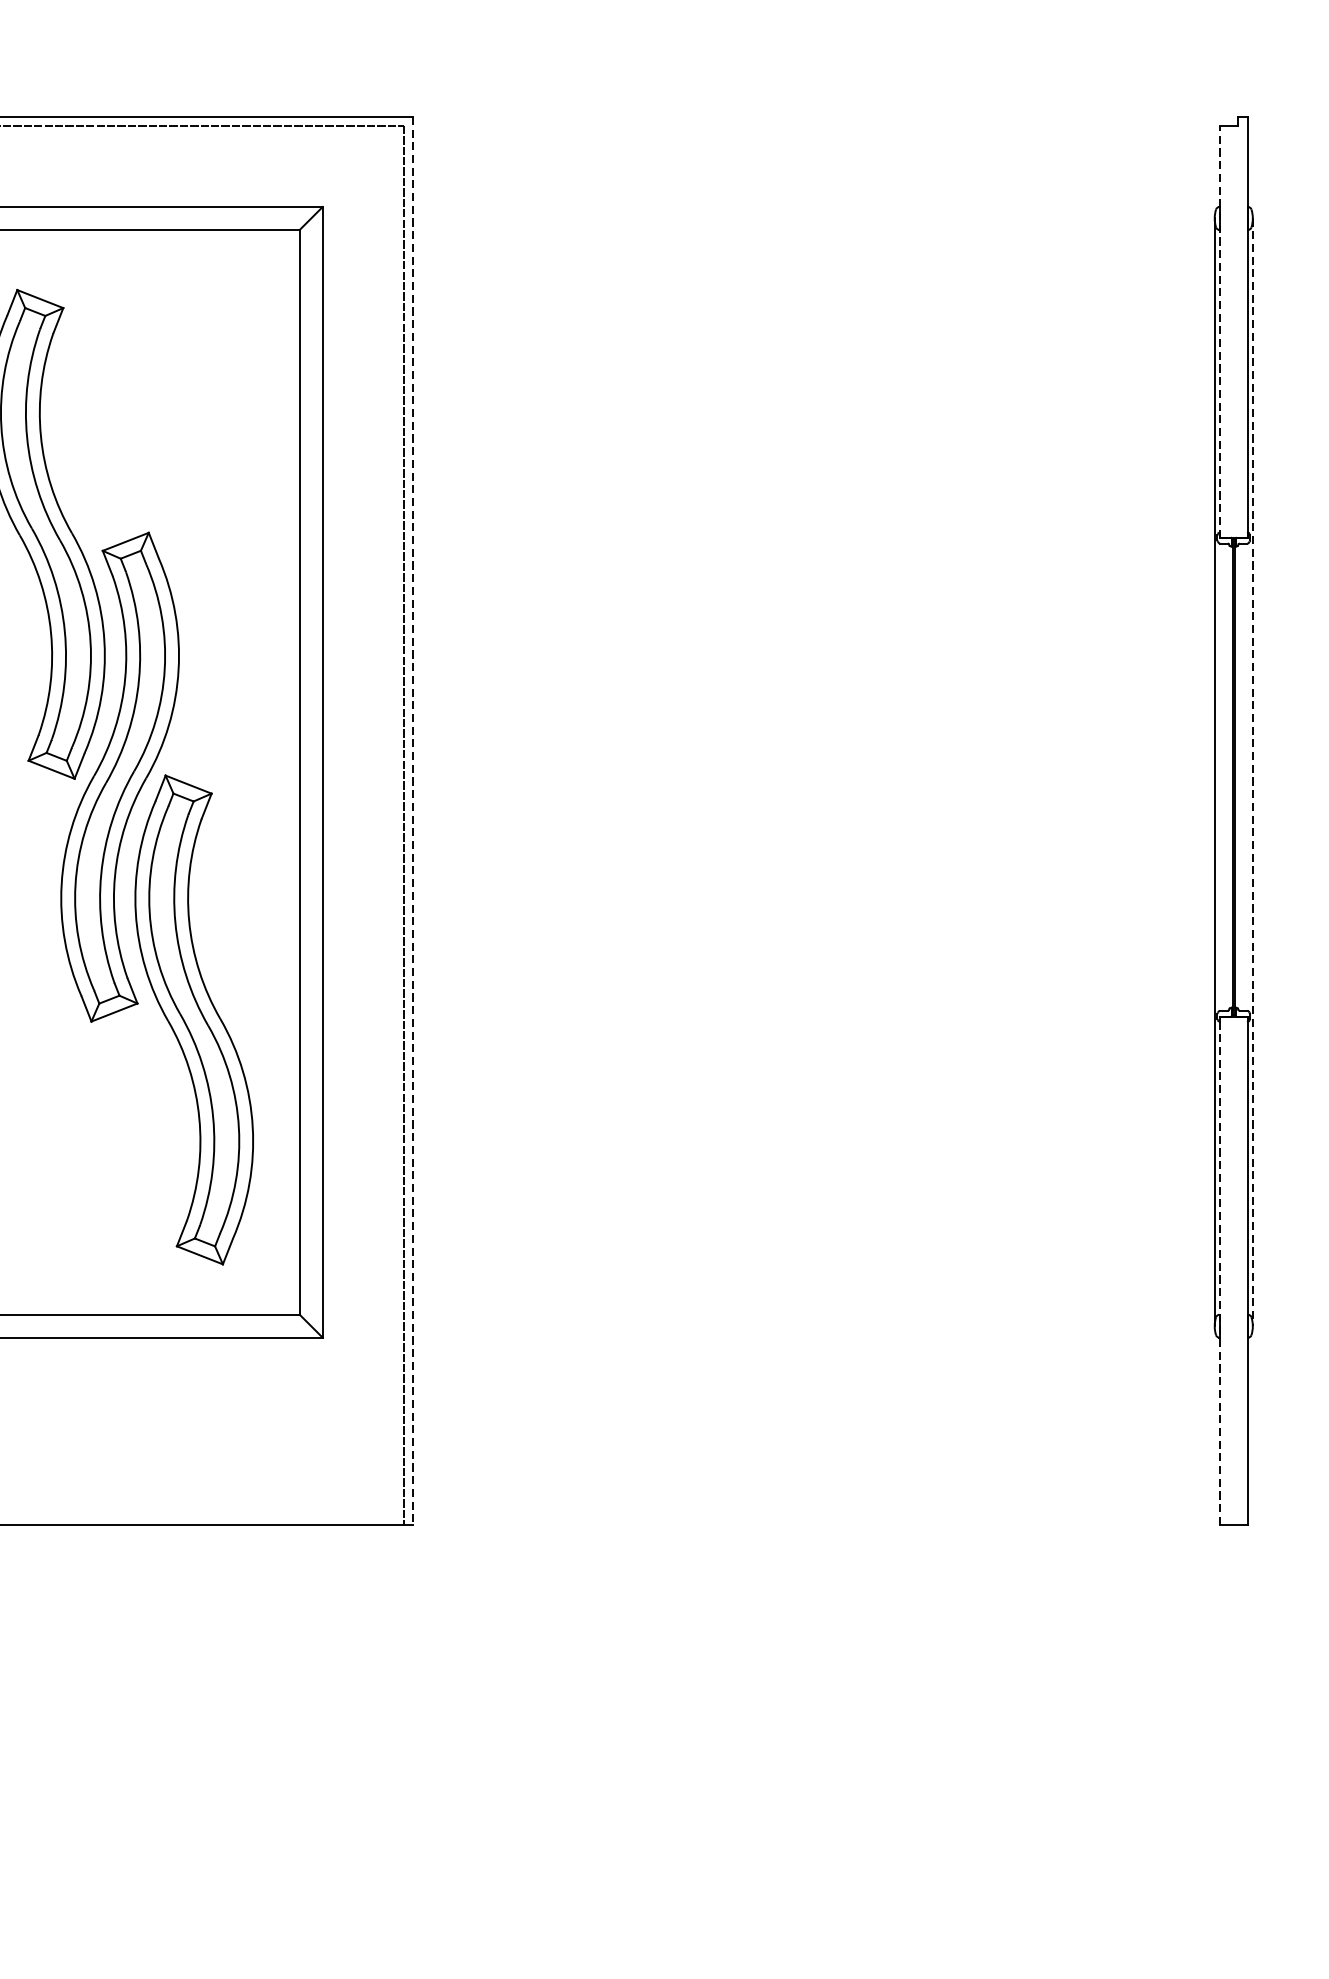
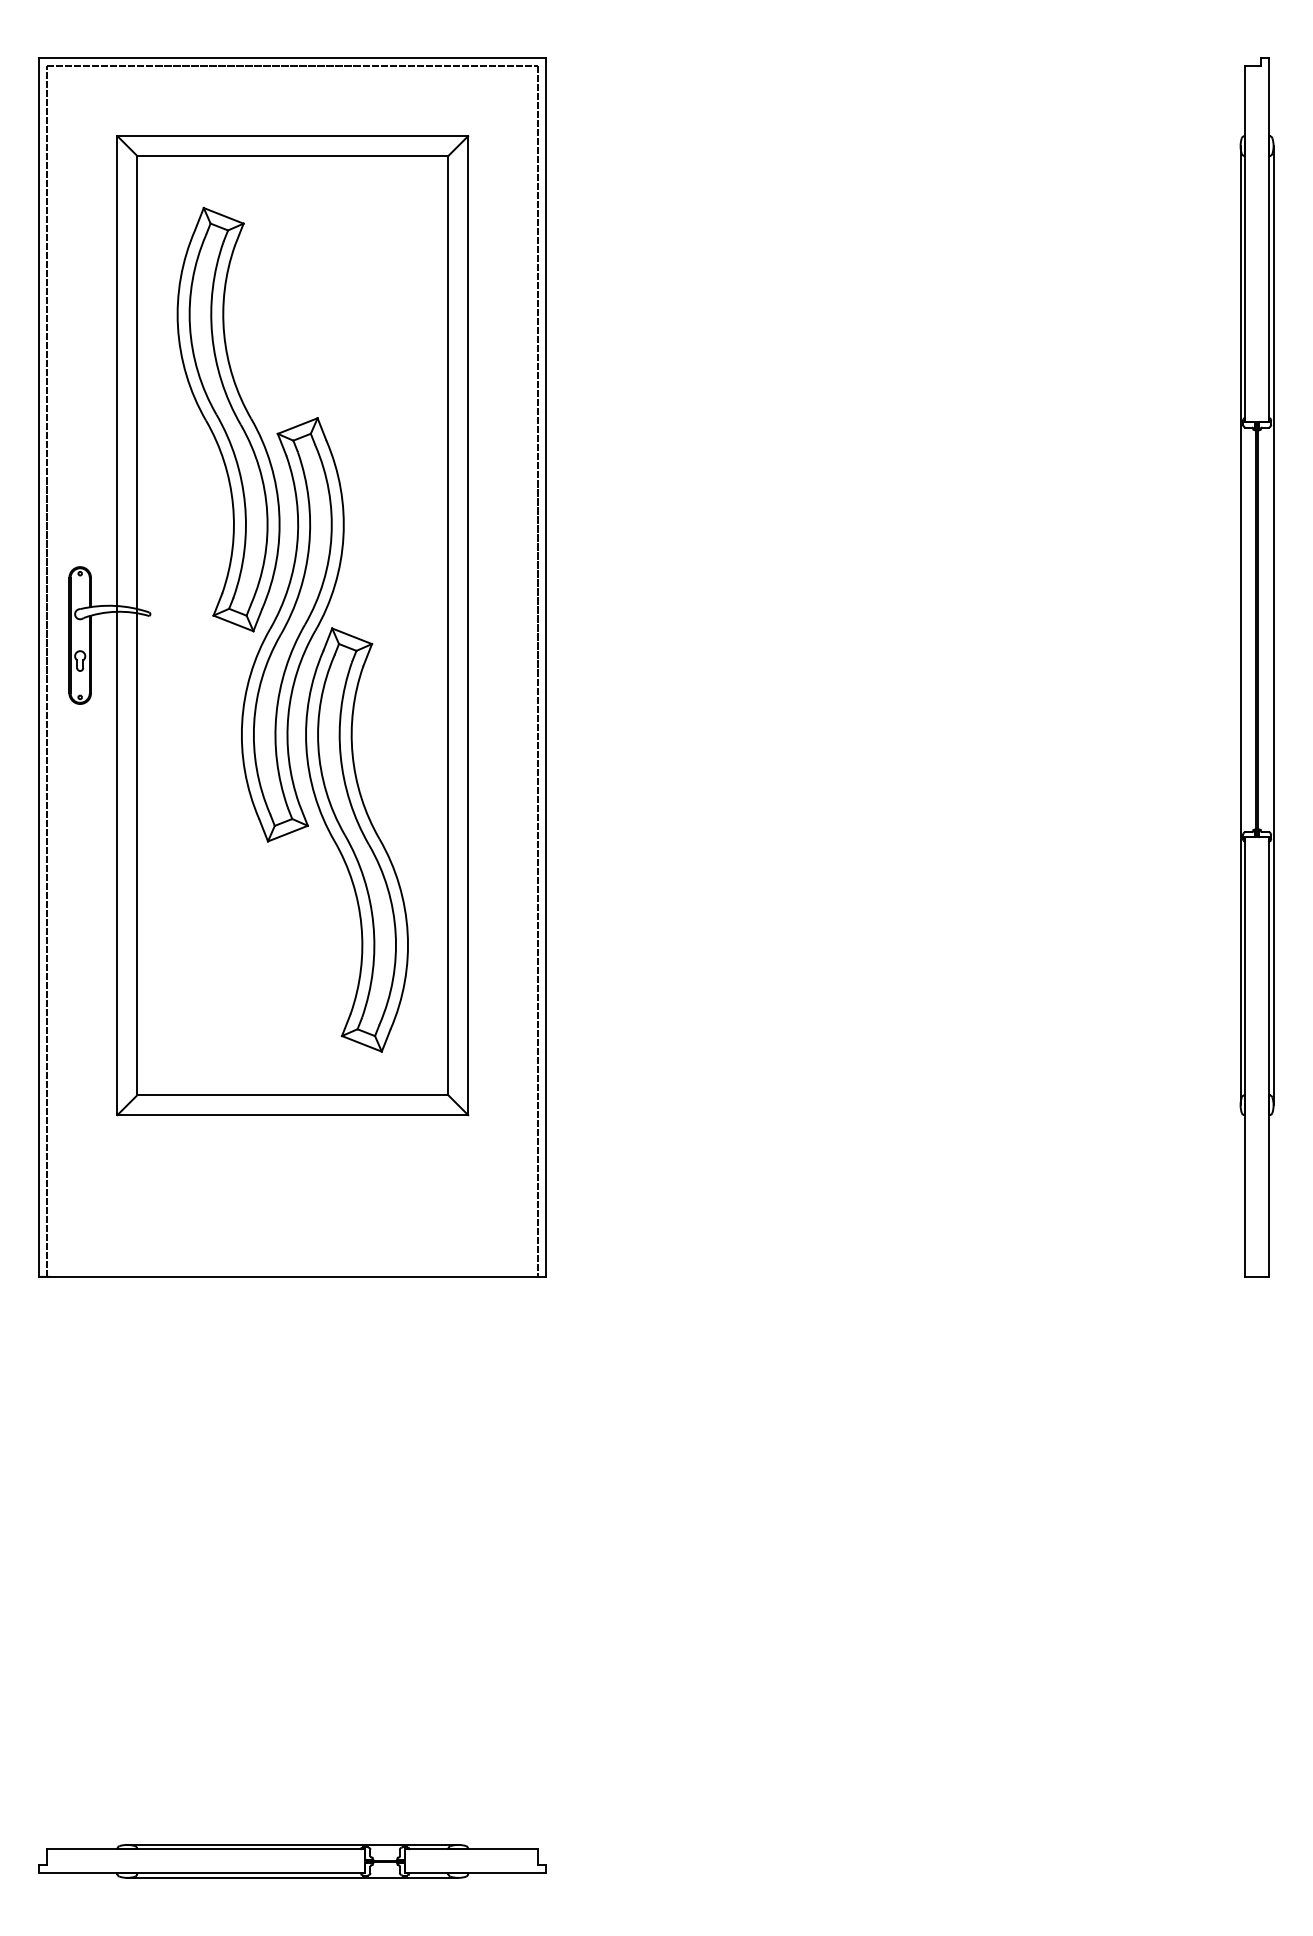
line: (1220, 331) -> (1245, 243), dashed -> solid
line: (1252, 772) -> (1273, 625), dashed -> solid
line: (413, 820) -> (546, 667), dashed -> solid
line: (1220, 1269) -> (1245, 1056), dashed -> solid

